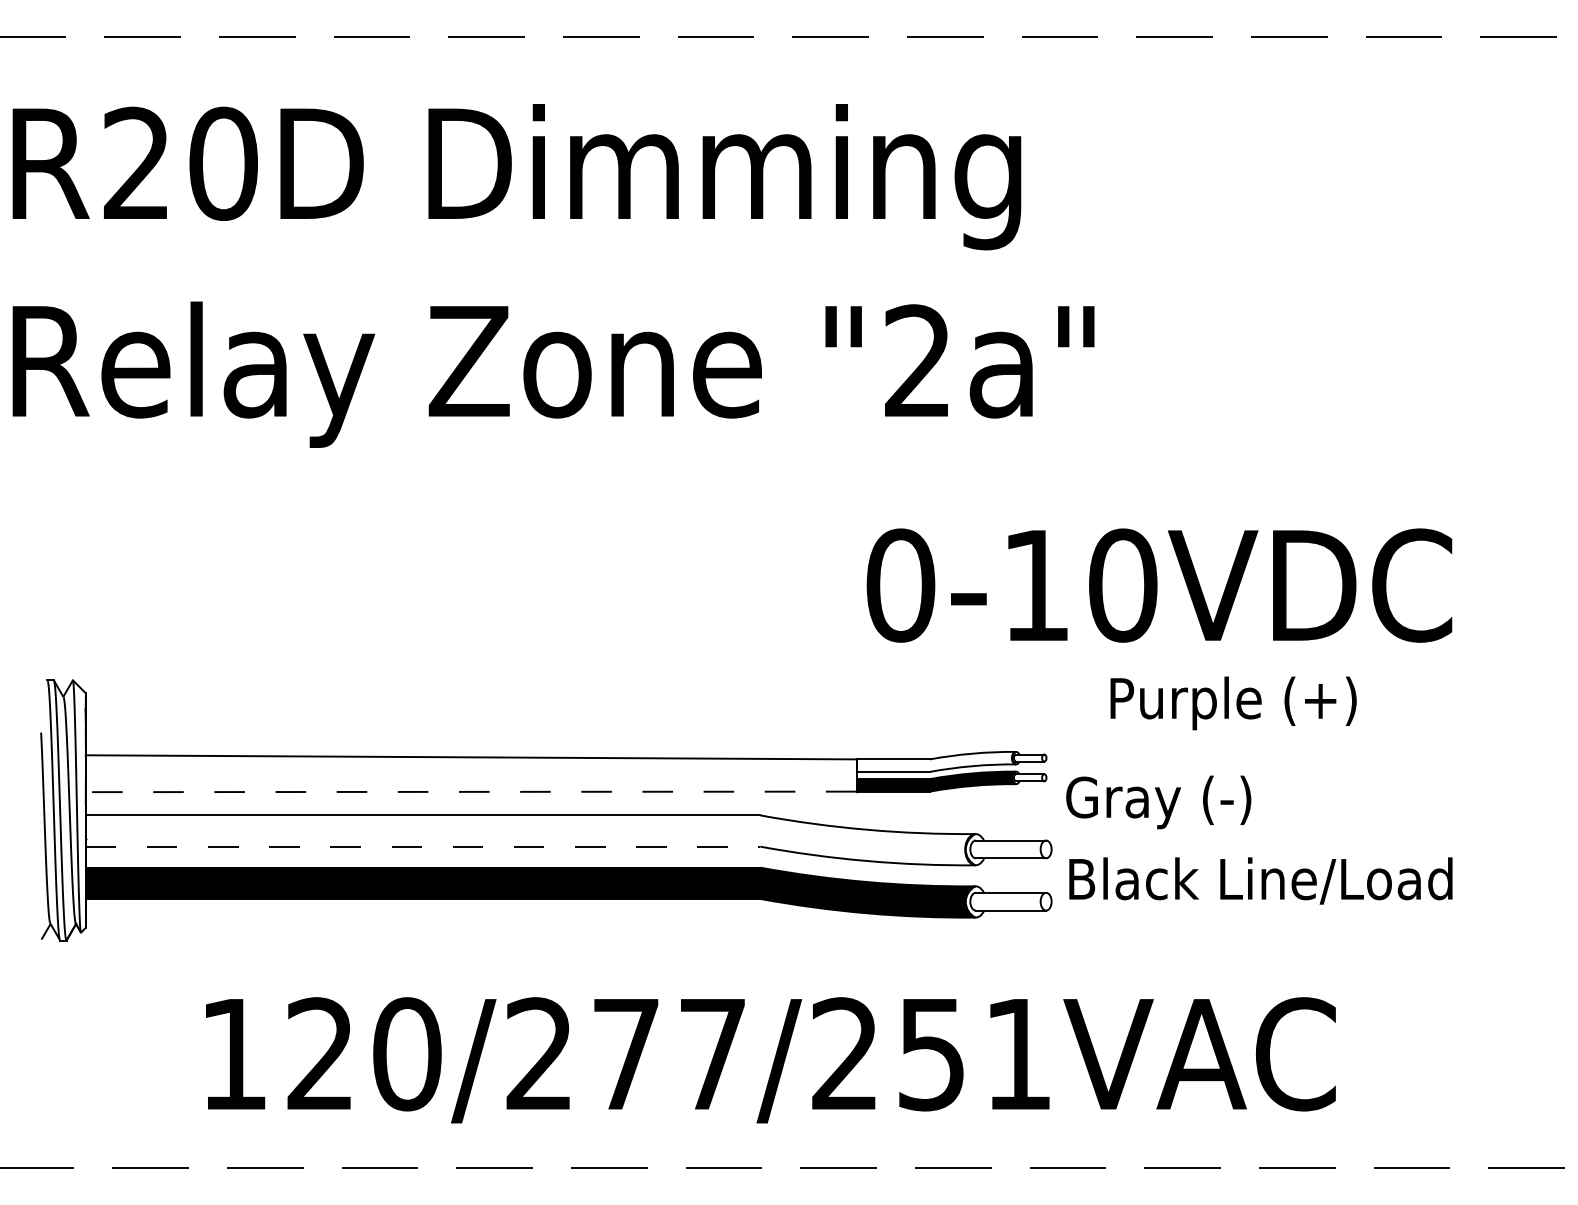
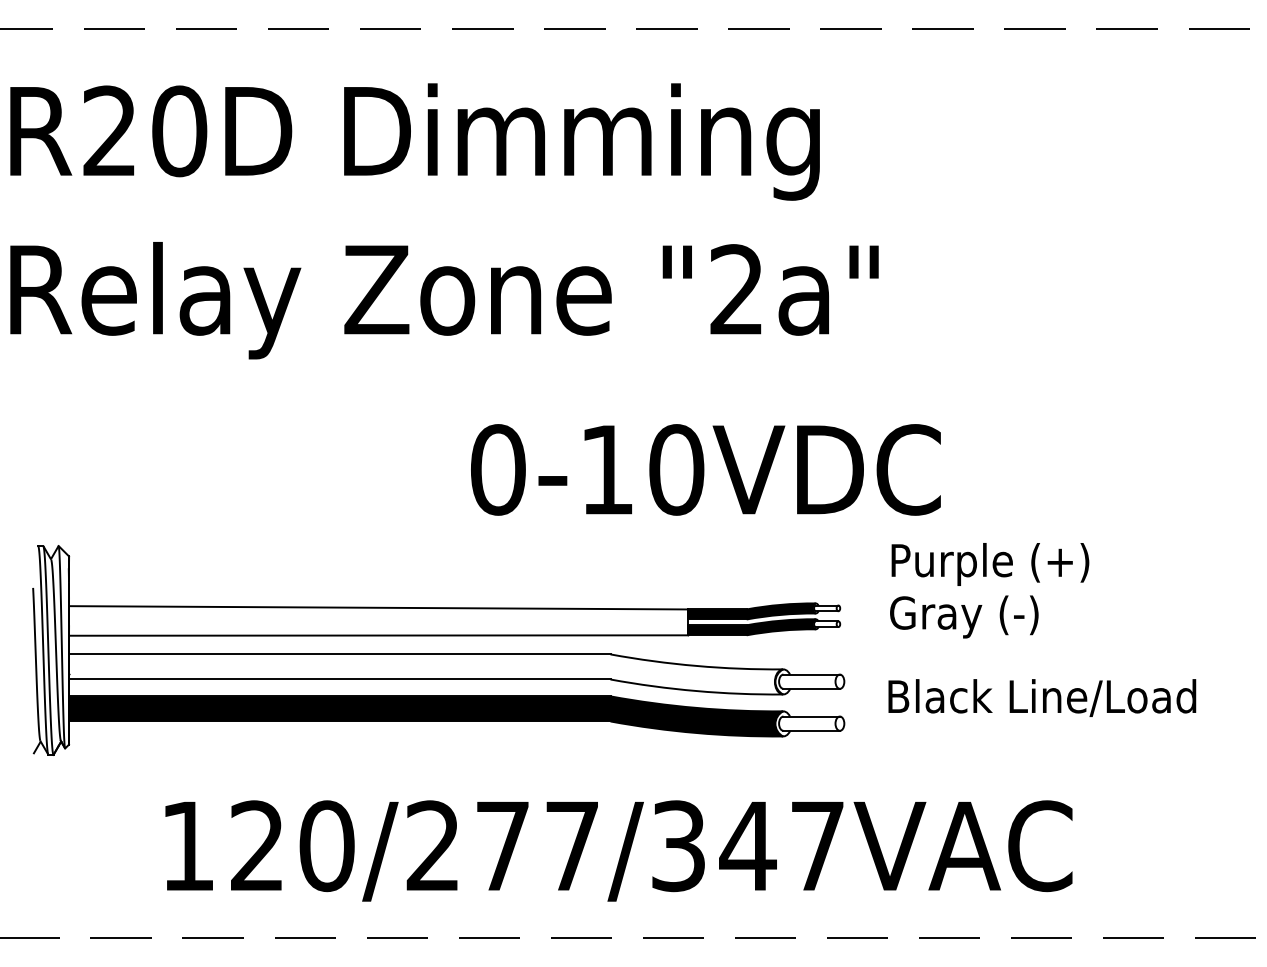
text: (1158, 585) -> (705, 469), moved
fill: (935, 761) -> (751, 611), added
line: (470, 791) -> (377, 635), dashed -> solid
text: (1158, 801) -> (964, 616), moved
line: (422, 846) -> (339, 679), dashed -> solid
text: (1261, 880) -> (1042, 697), moved
text: (931, 1054) -> (747, 846), 120/277/251VAC -> 120/277/347VAC

